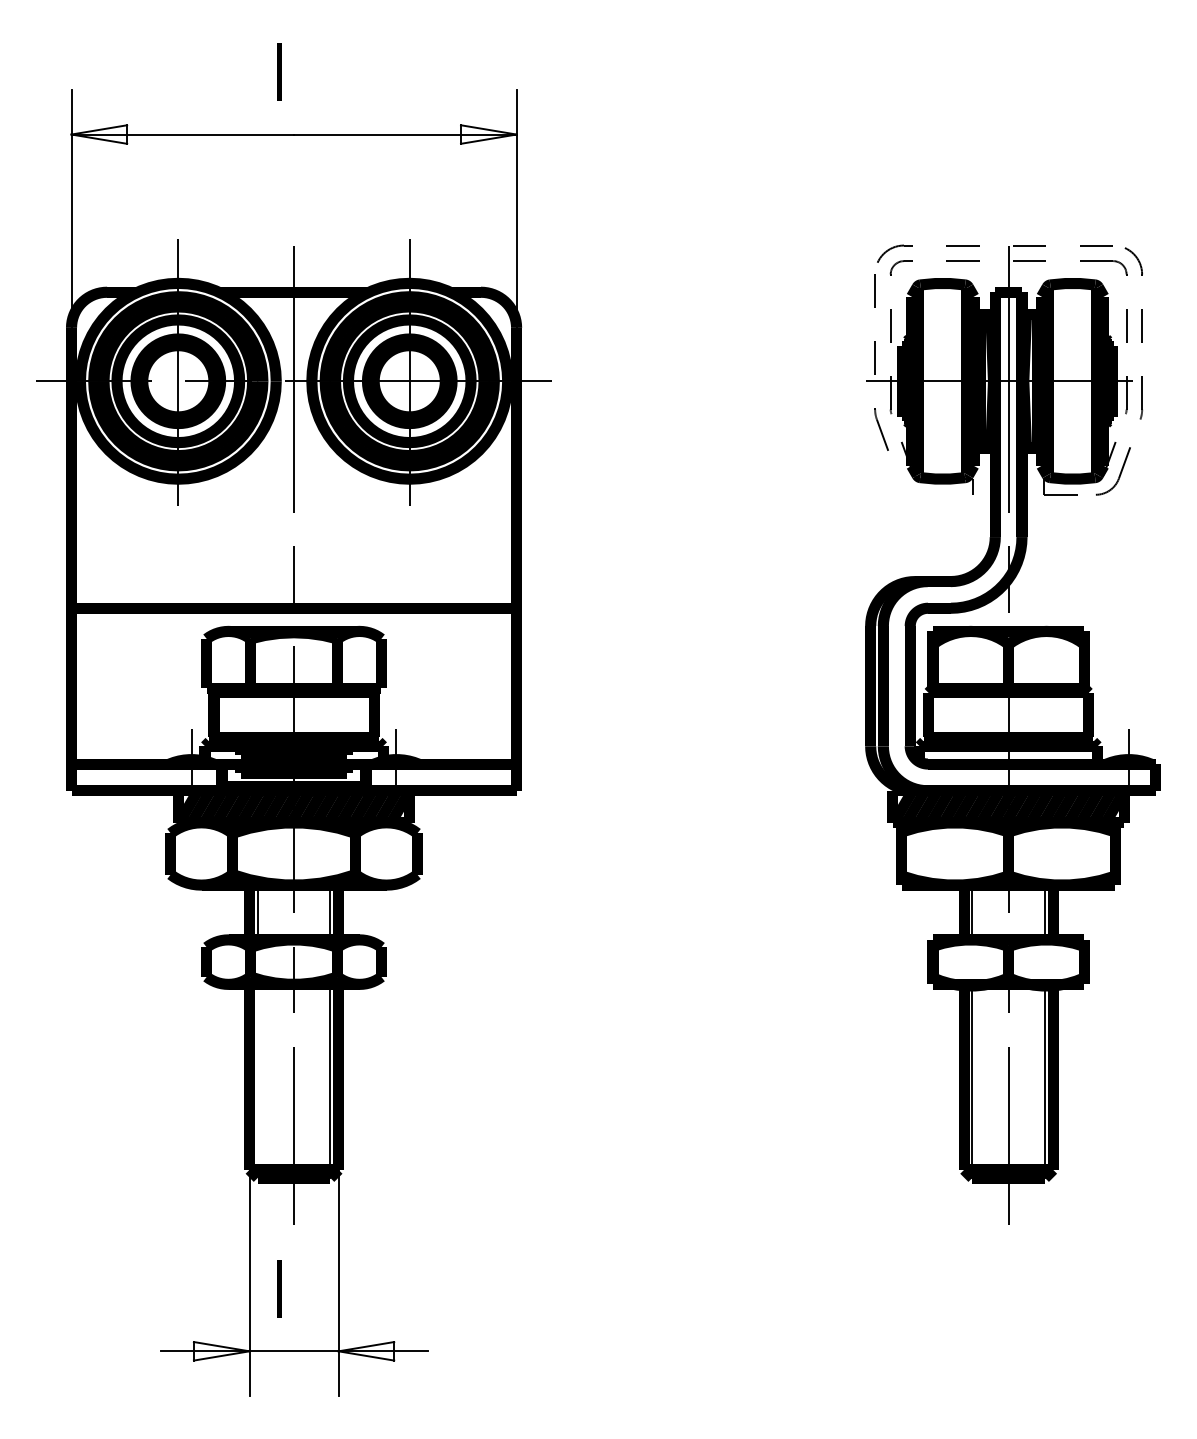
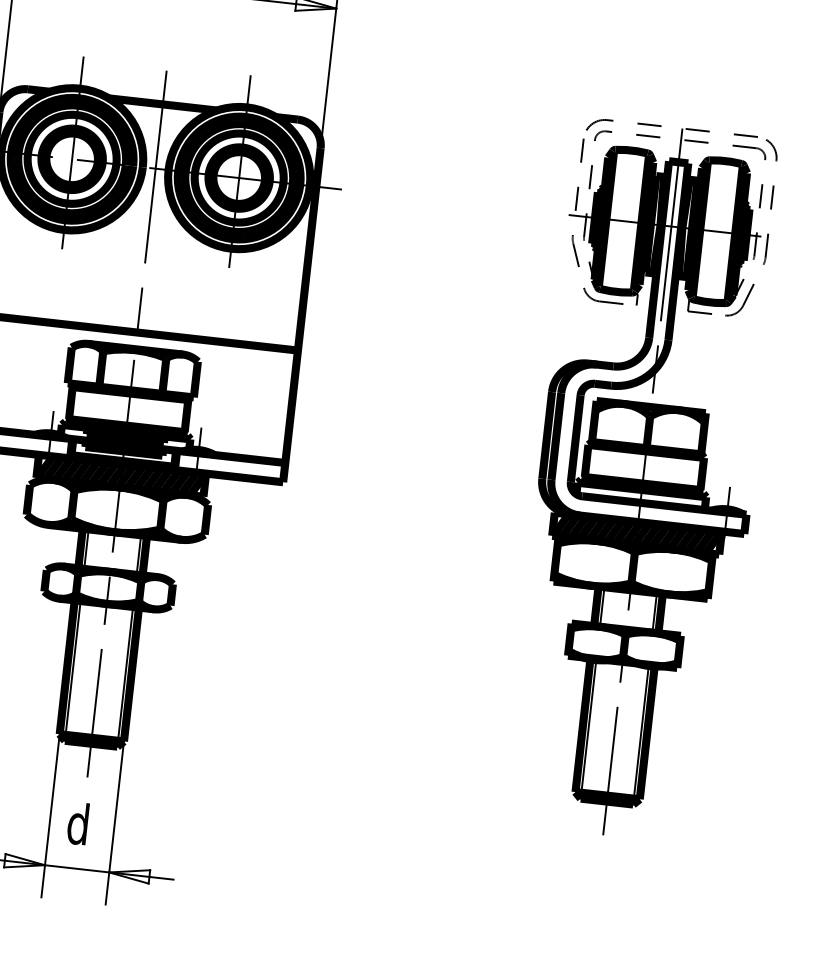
part: (925, 494) -> (602, 301), added
line: (257, 1081) -> (72, 671), added
text: (287, 1289) -> (77, 823), l -> d

